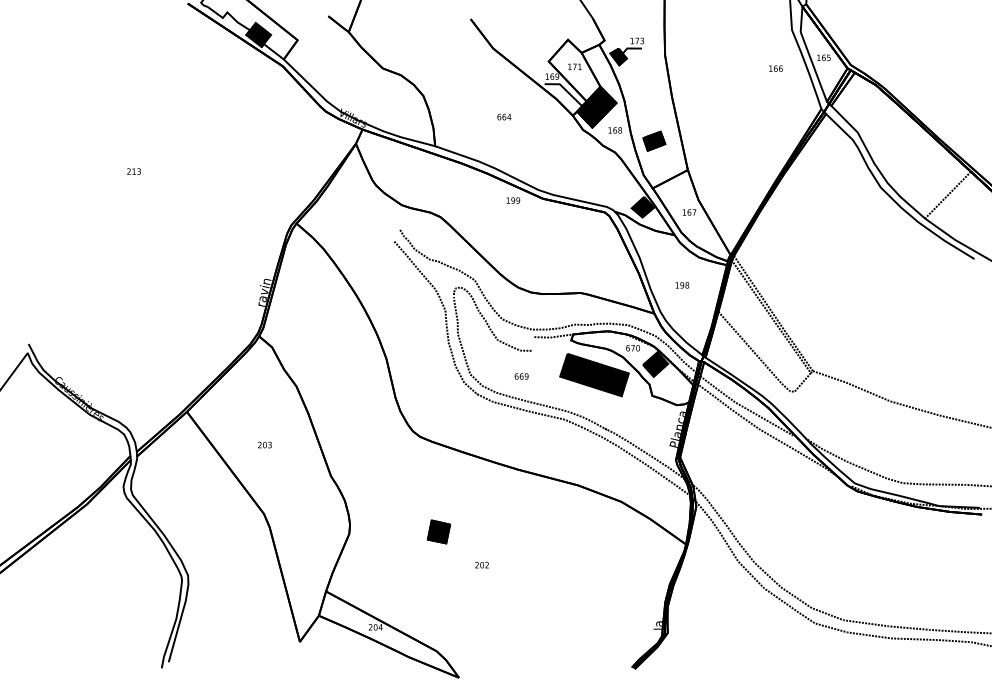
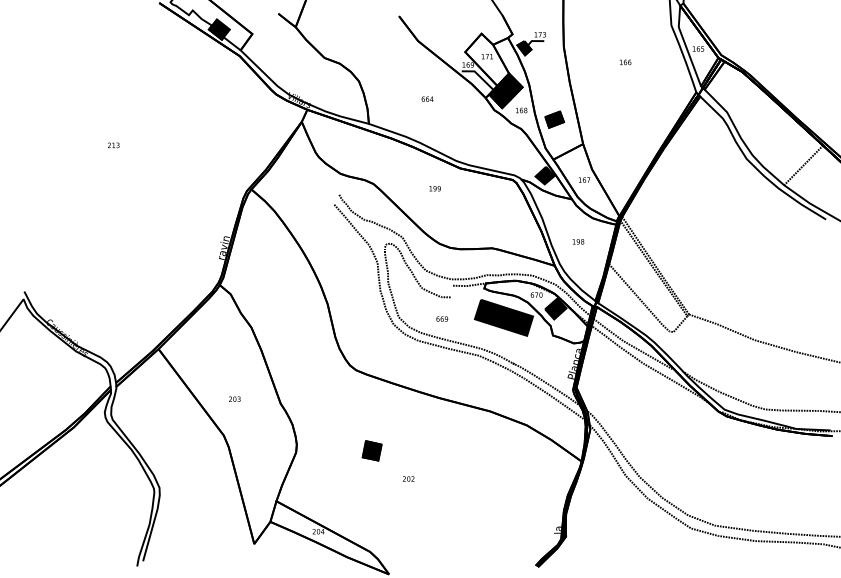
text: (775, 68) -> (625, 62), moved
text: (513, 200) -> (435, 188), moved
text: (264, 444) -> (234, 398), moved

